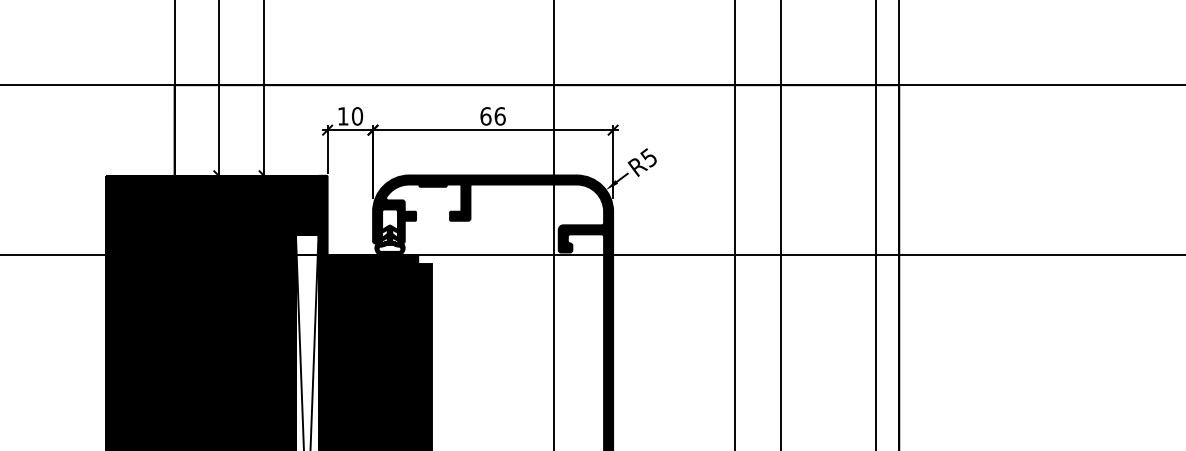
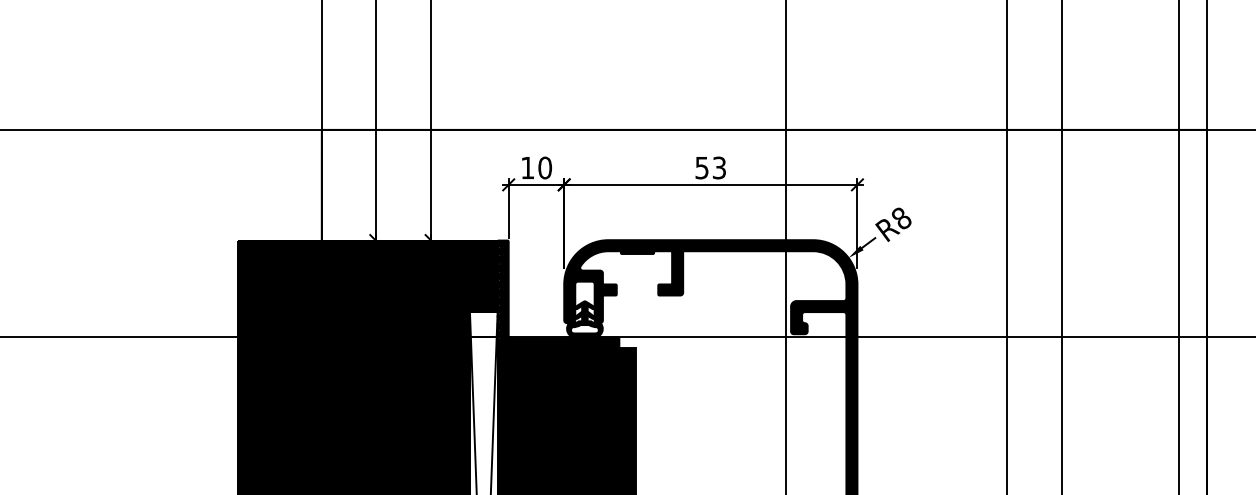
text: (492, 116) -> (710, 168), 66 -> 53
text: (648, 157) -> (900, 218), R5 -> R8

